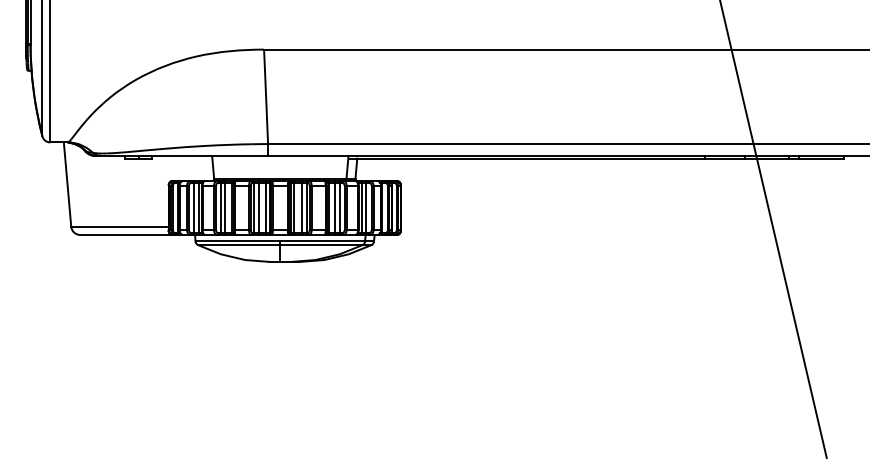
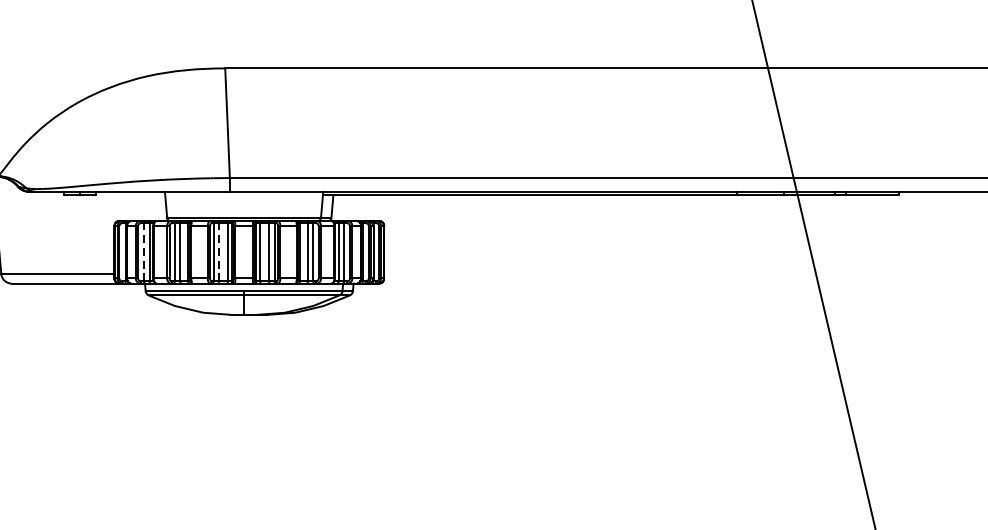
line: (194, 207) -> (144, 251), solid -> dashed
line: (258, 207) -> (218, 251), solid -> dashed

